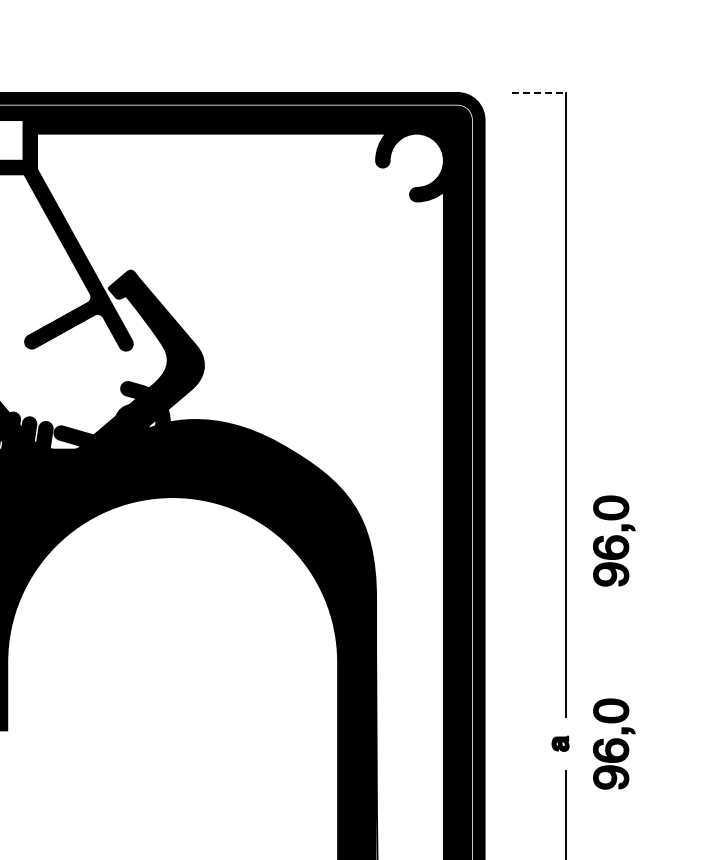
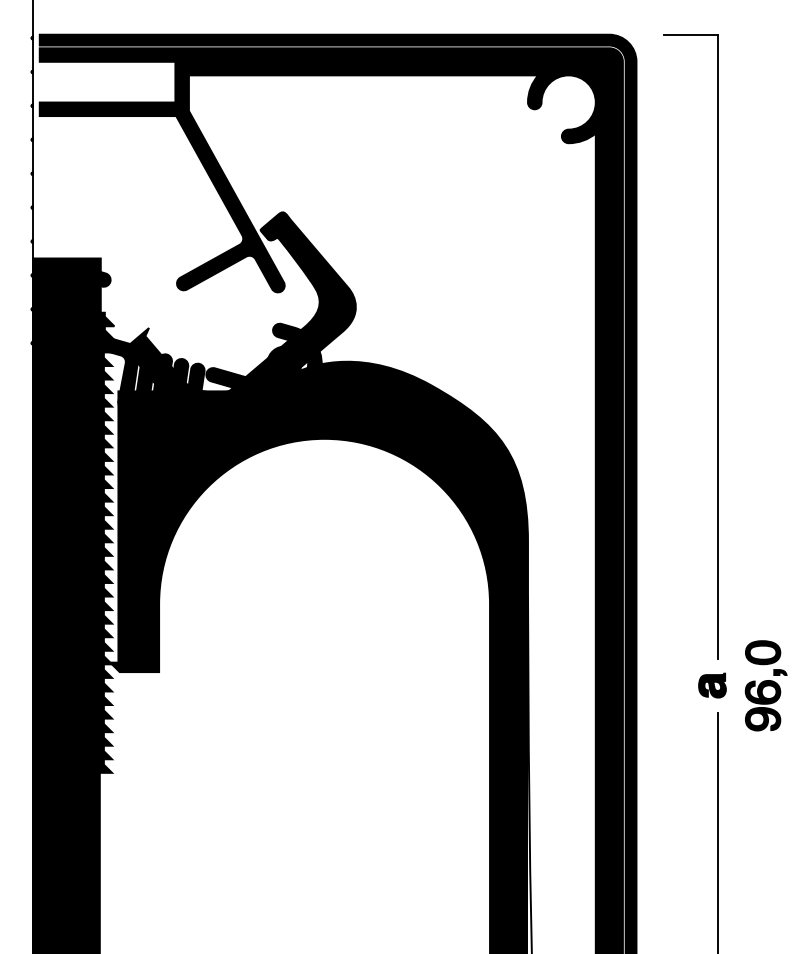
line: (539, 92) -> (691, 34), dashed -> solid
part: (613, 540) -> (765, 482), removed
part: (560, 743) -> (712, 685), size x1.67

